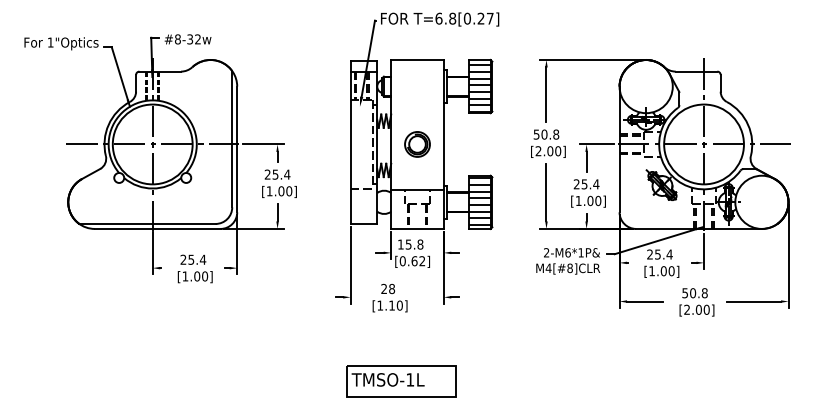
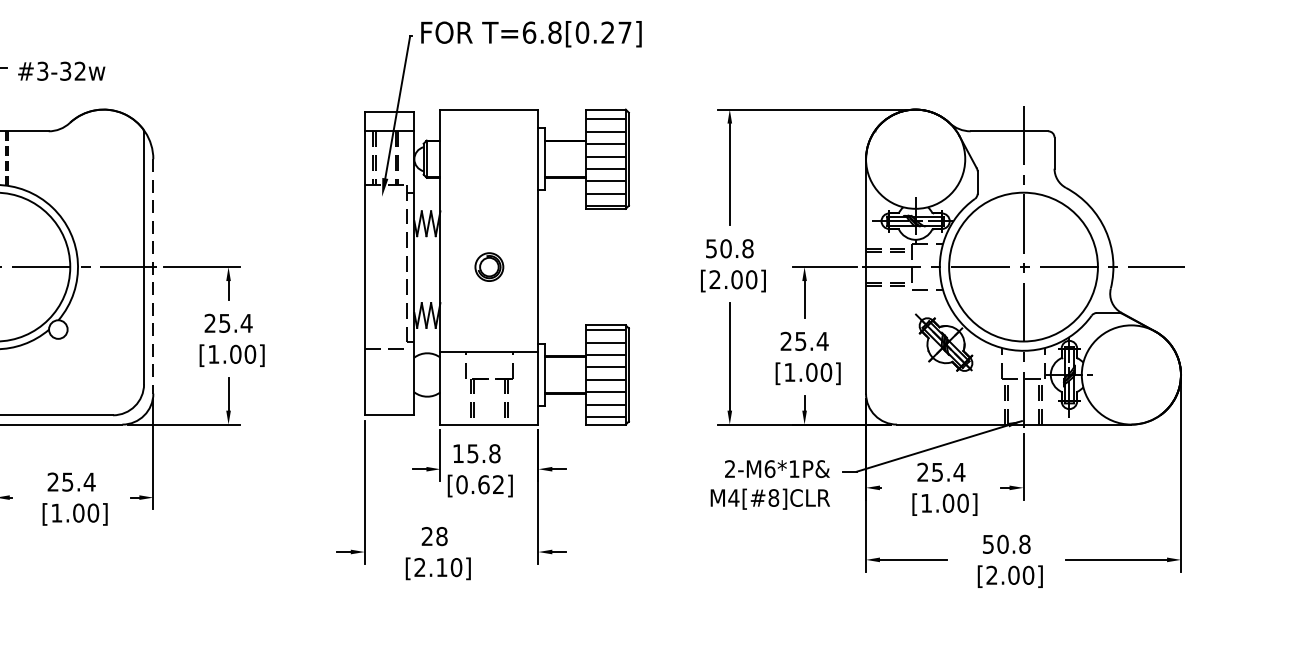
text: (177, 39) -> (42, 71), #8-32w -> #3-32w
part: (417, 144) -> (489, 267), size x0.6
line: (237, 149) -> (153, 276), solid -> dashed
text: (379, 305) -> (418, 567), [1.10] -> [2.10]

